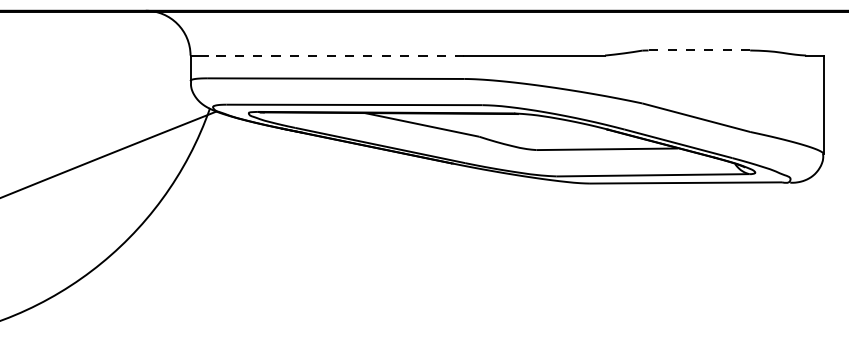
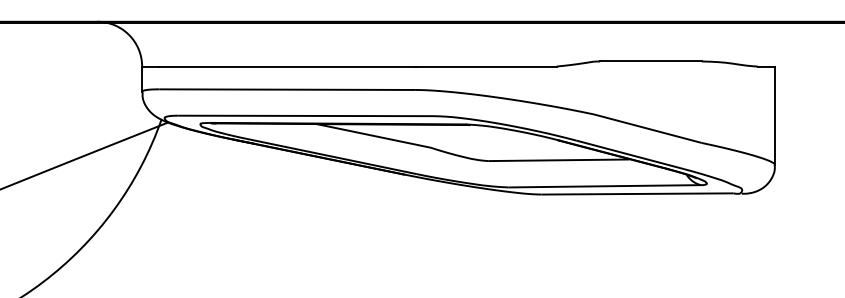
line: (699, 50) -> (651, 61), dashed -> solid
line: (335, 55) -> (287, 66), dashed -> solid

